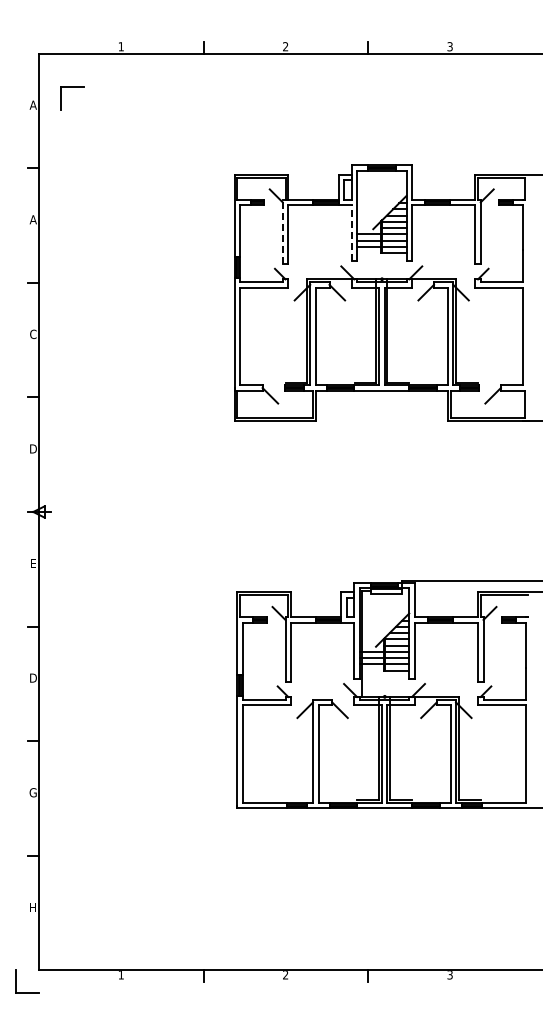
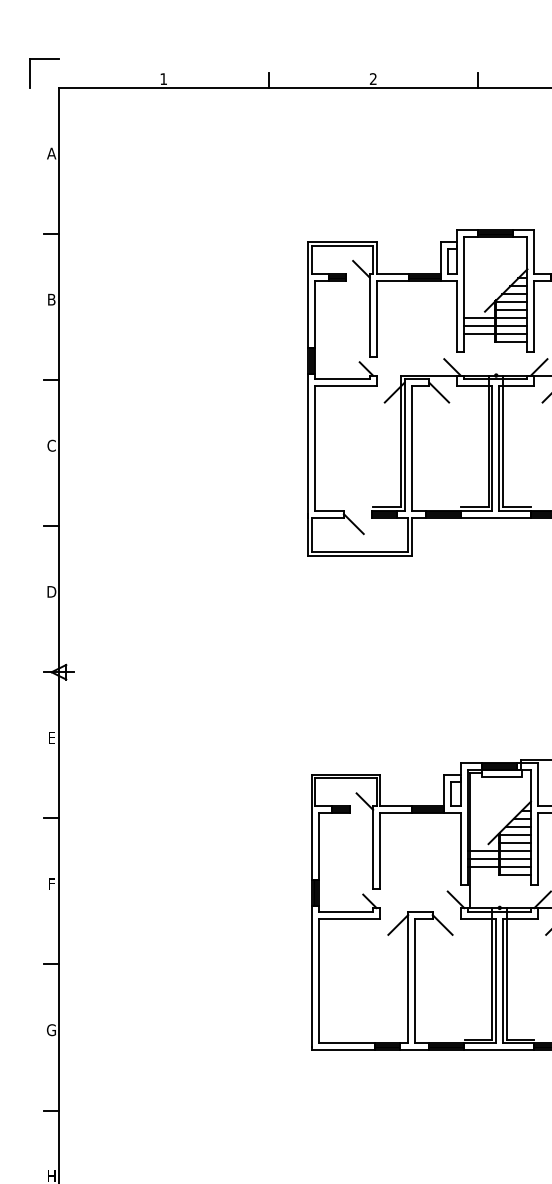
part: (72, 87) -> (44, 59), moved
text: (32, 219) -> (50, 299), A -> B
line: (282, 231) -> (369, 314), dashed -> solid
line: (351, 233) -> (457, 317), dashed -> solid
text: (33, 677) -> (51, 883), D -> F

